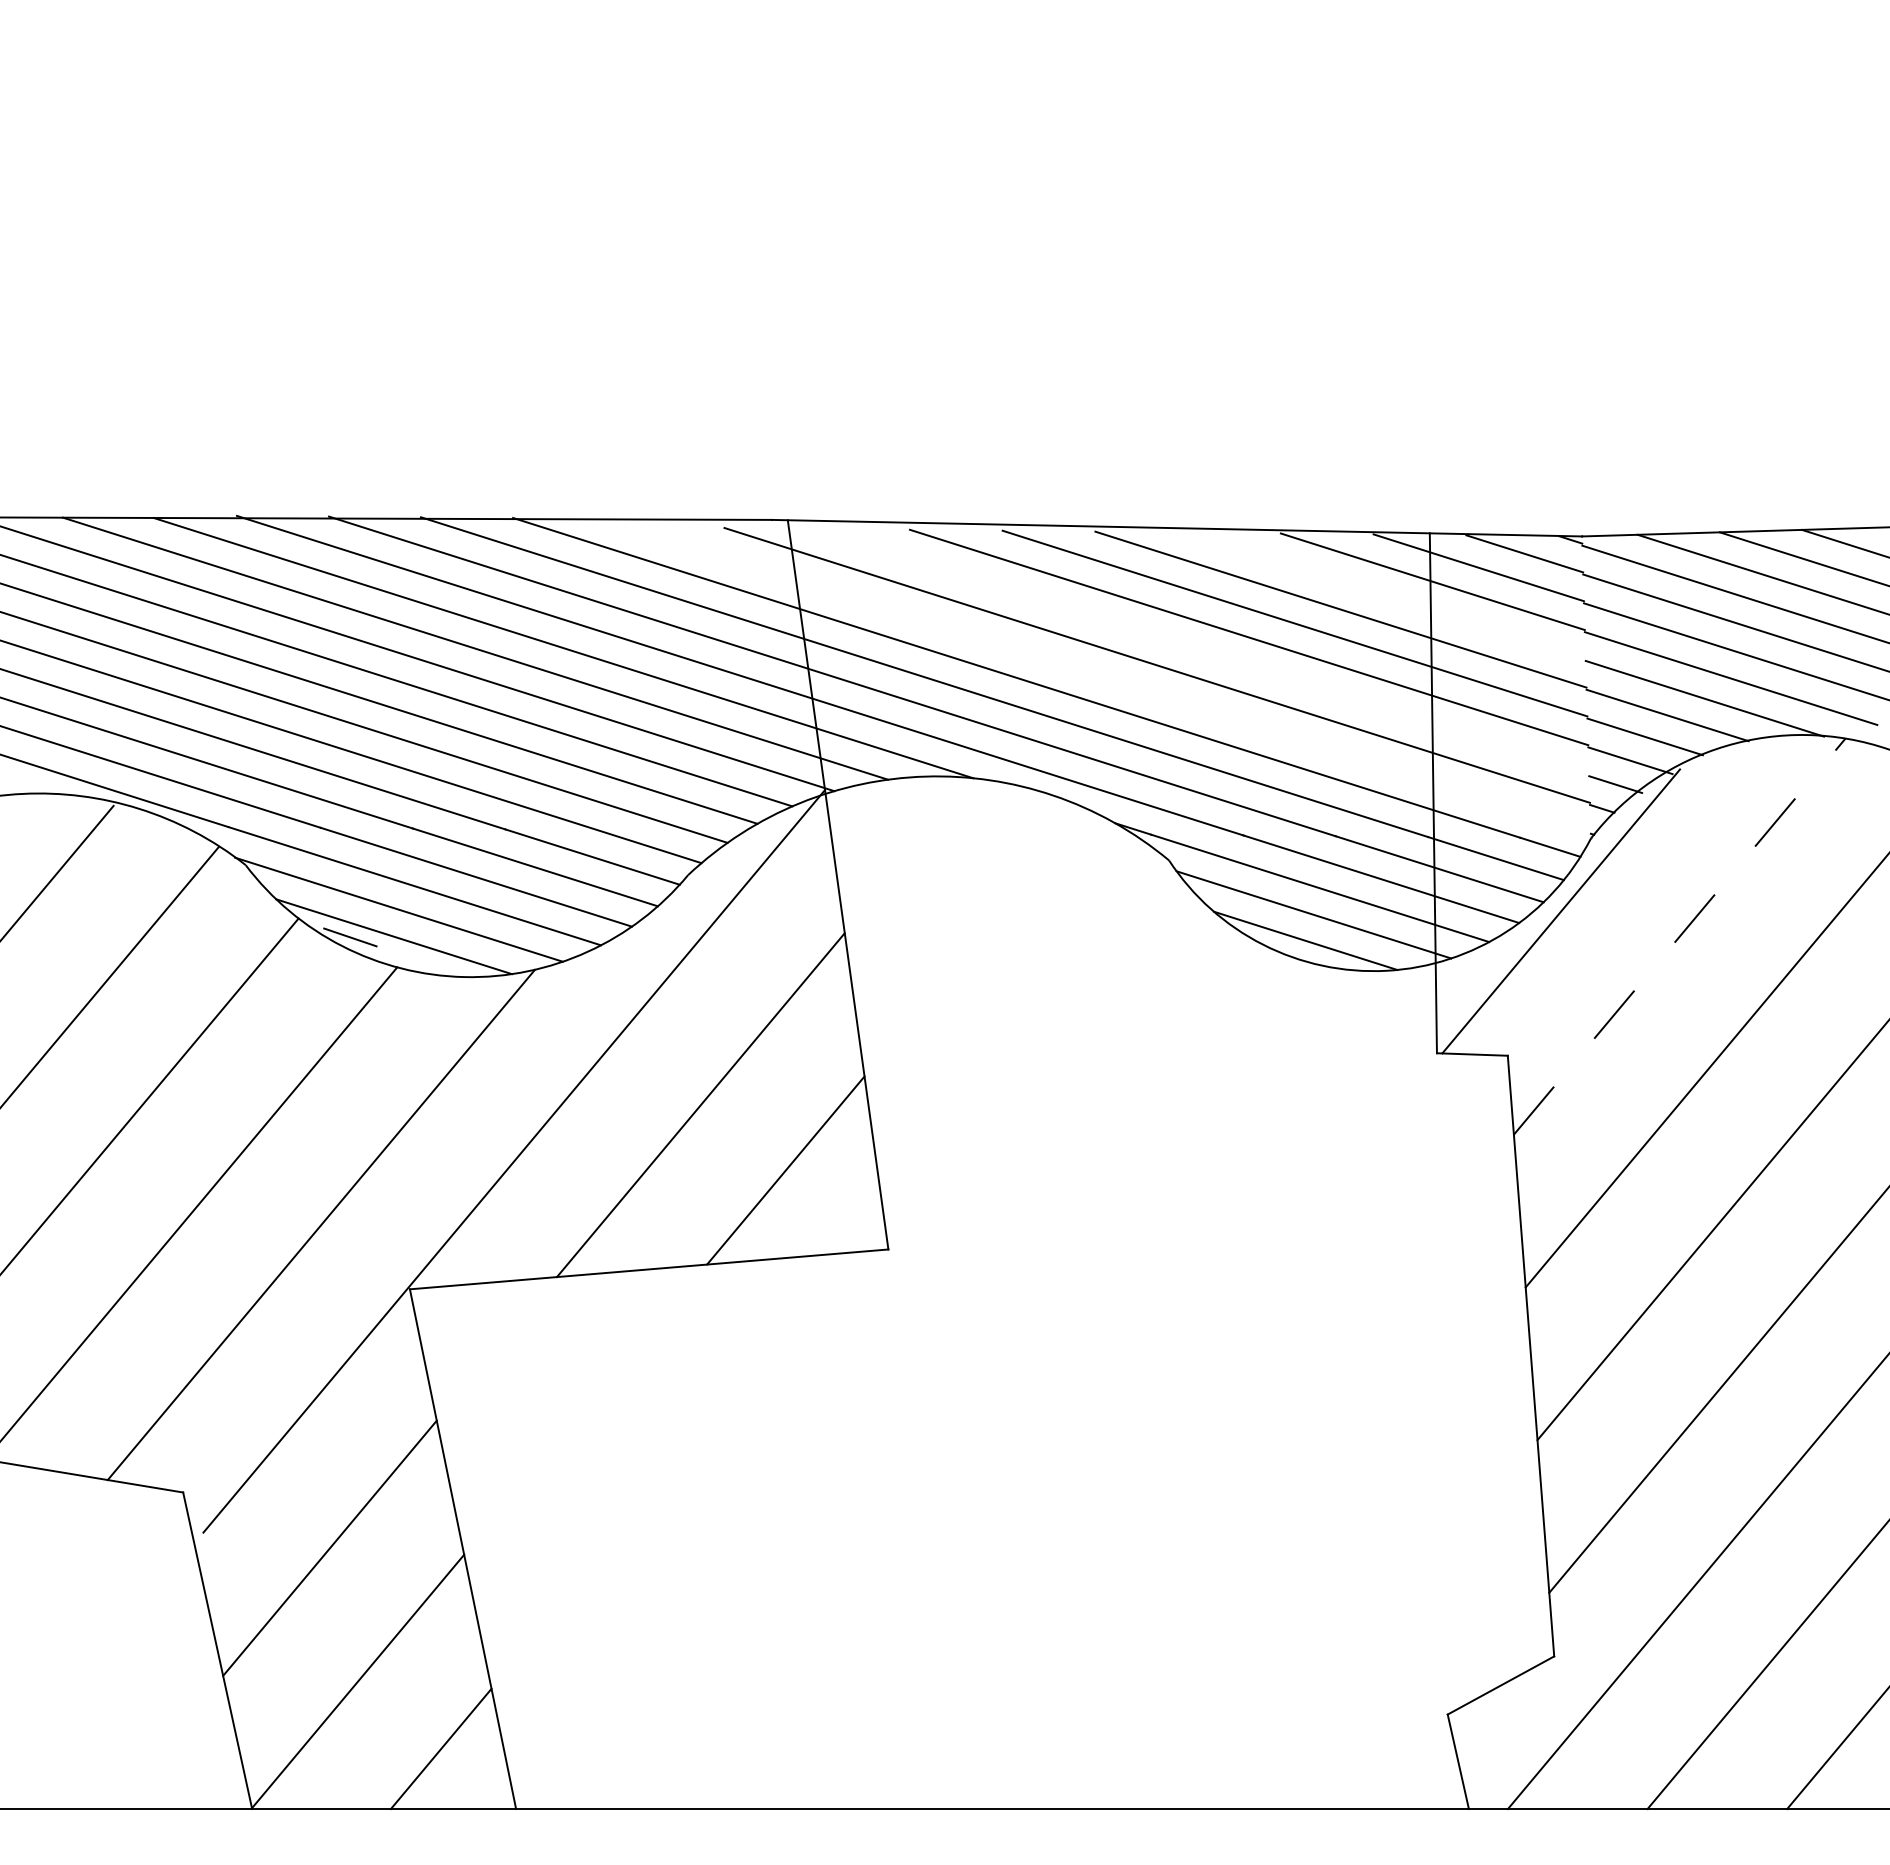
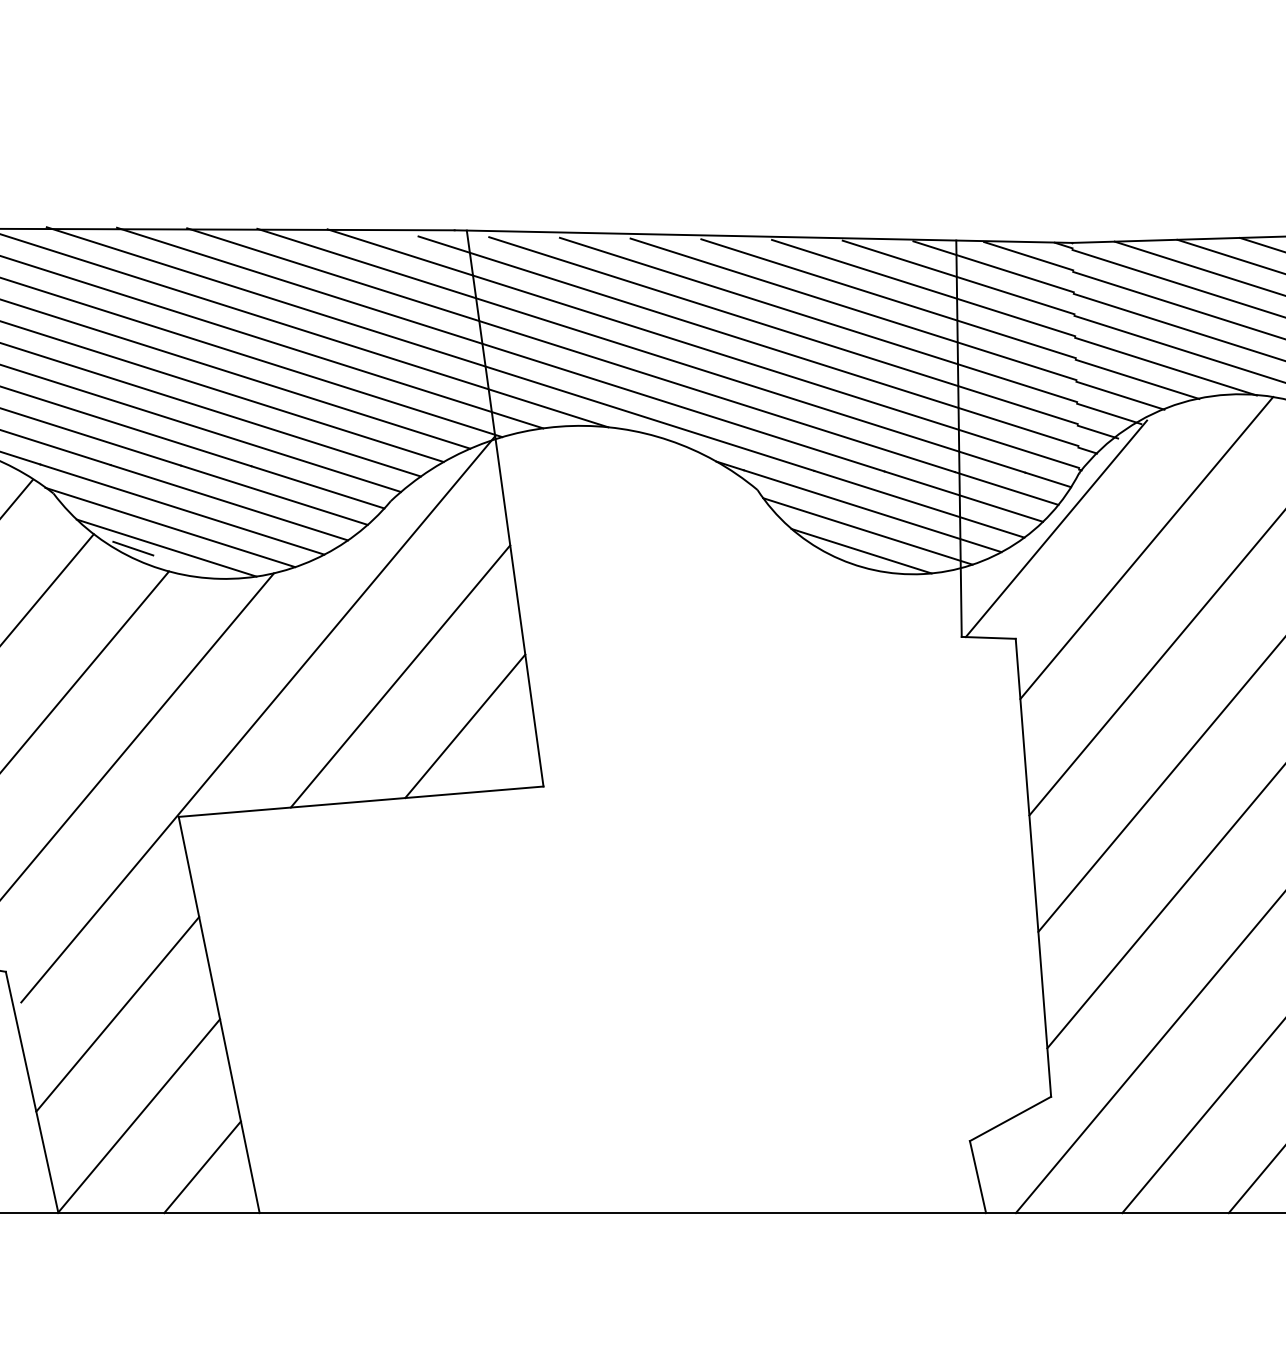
line: (1386, 595) -> (923, 287), added
line: (1203, 651) -> (783, 330), added
line: (1097, 674) -> (702, 348), added
line: (1680, 936) -> (1147, 547), dashed -> solid

